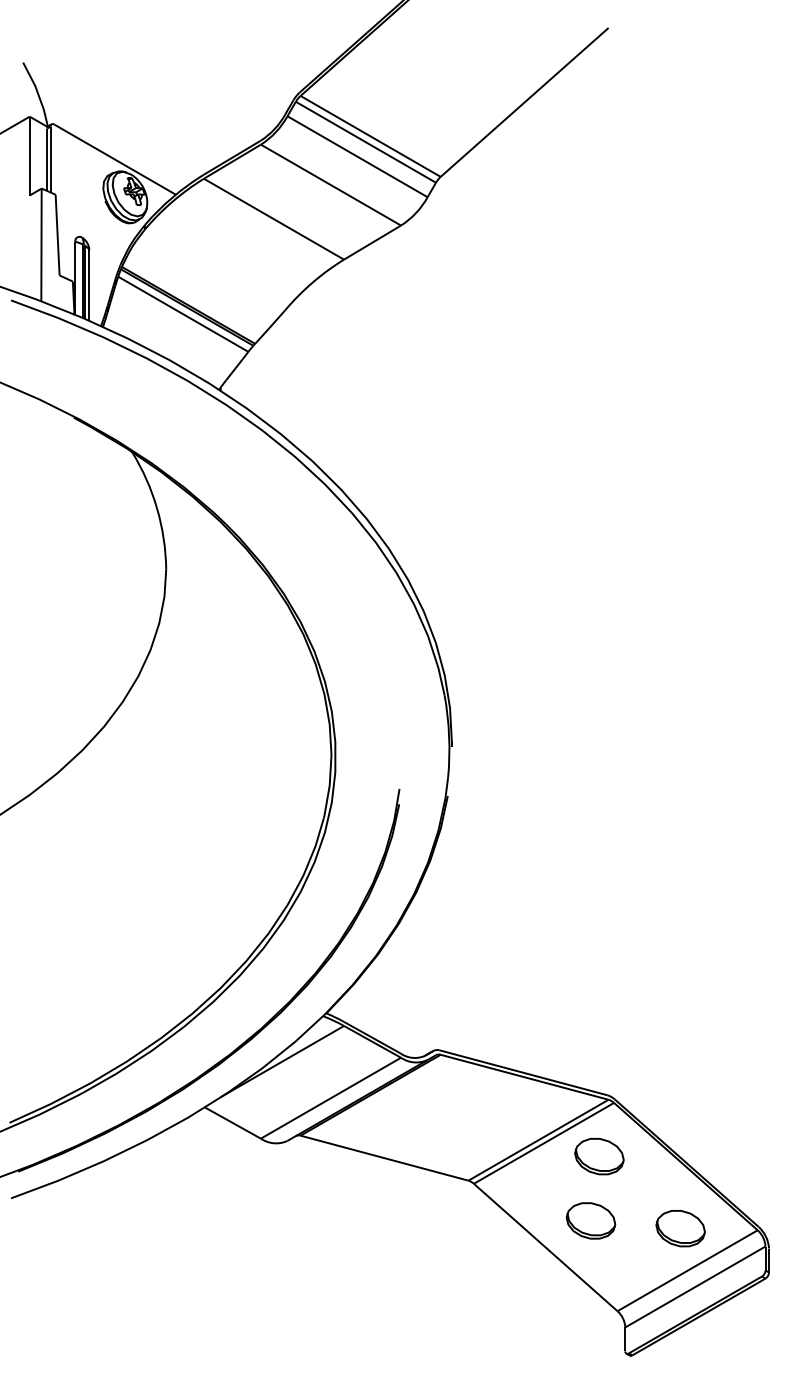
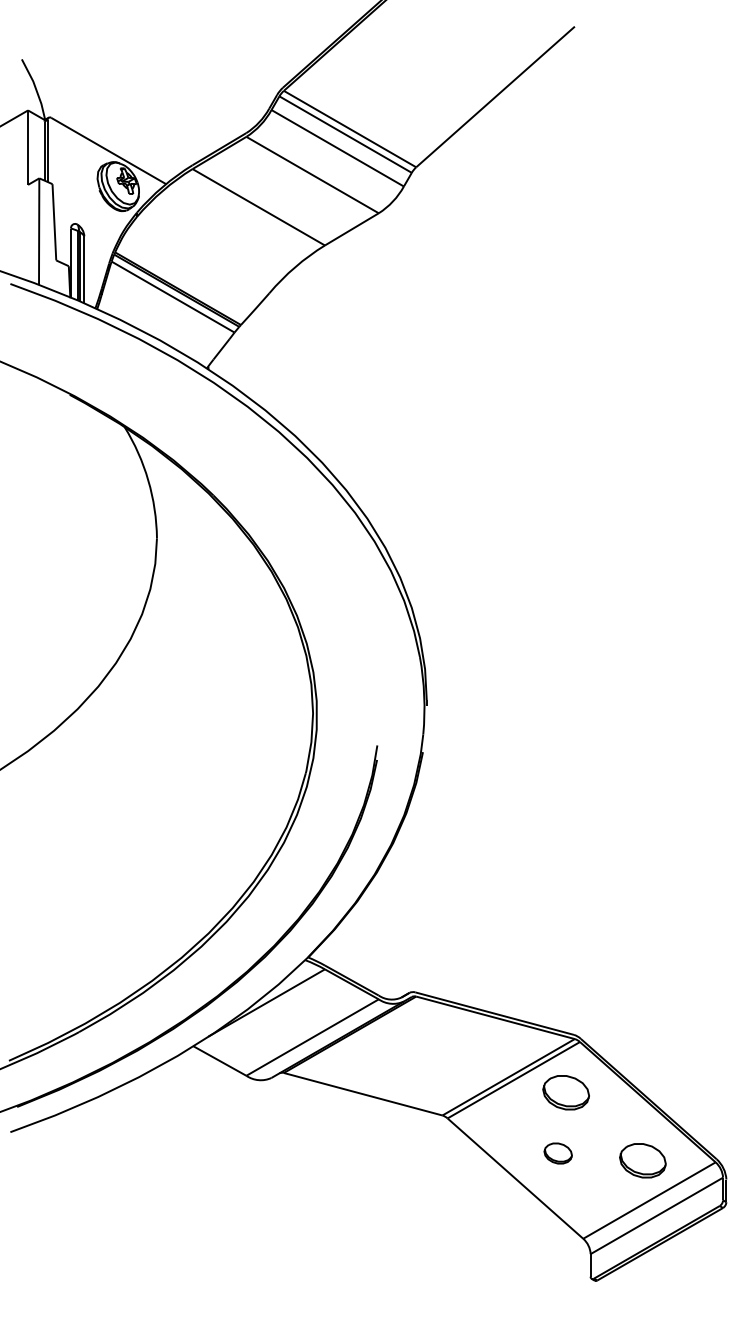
part: (590, 1220) -> (557, 1153), size x0.6

